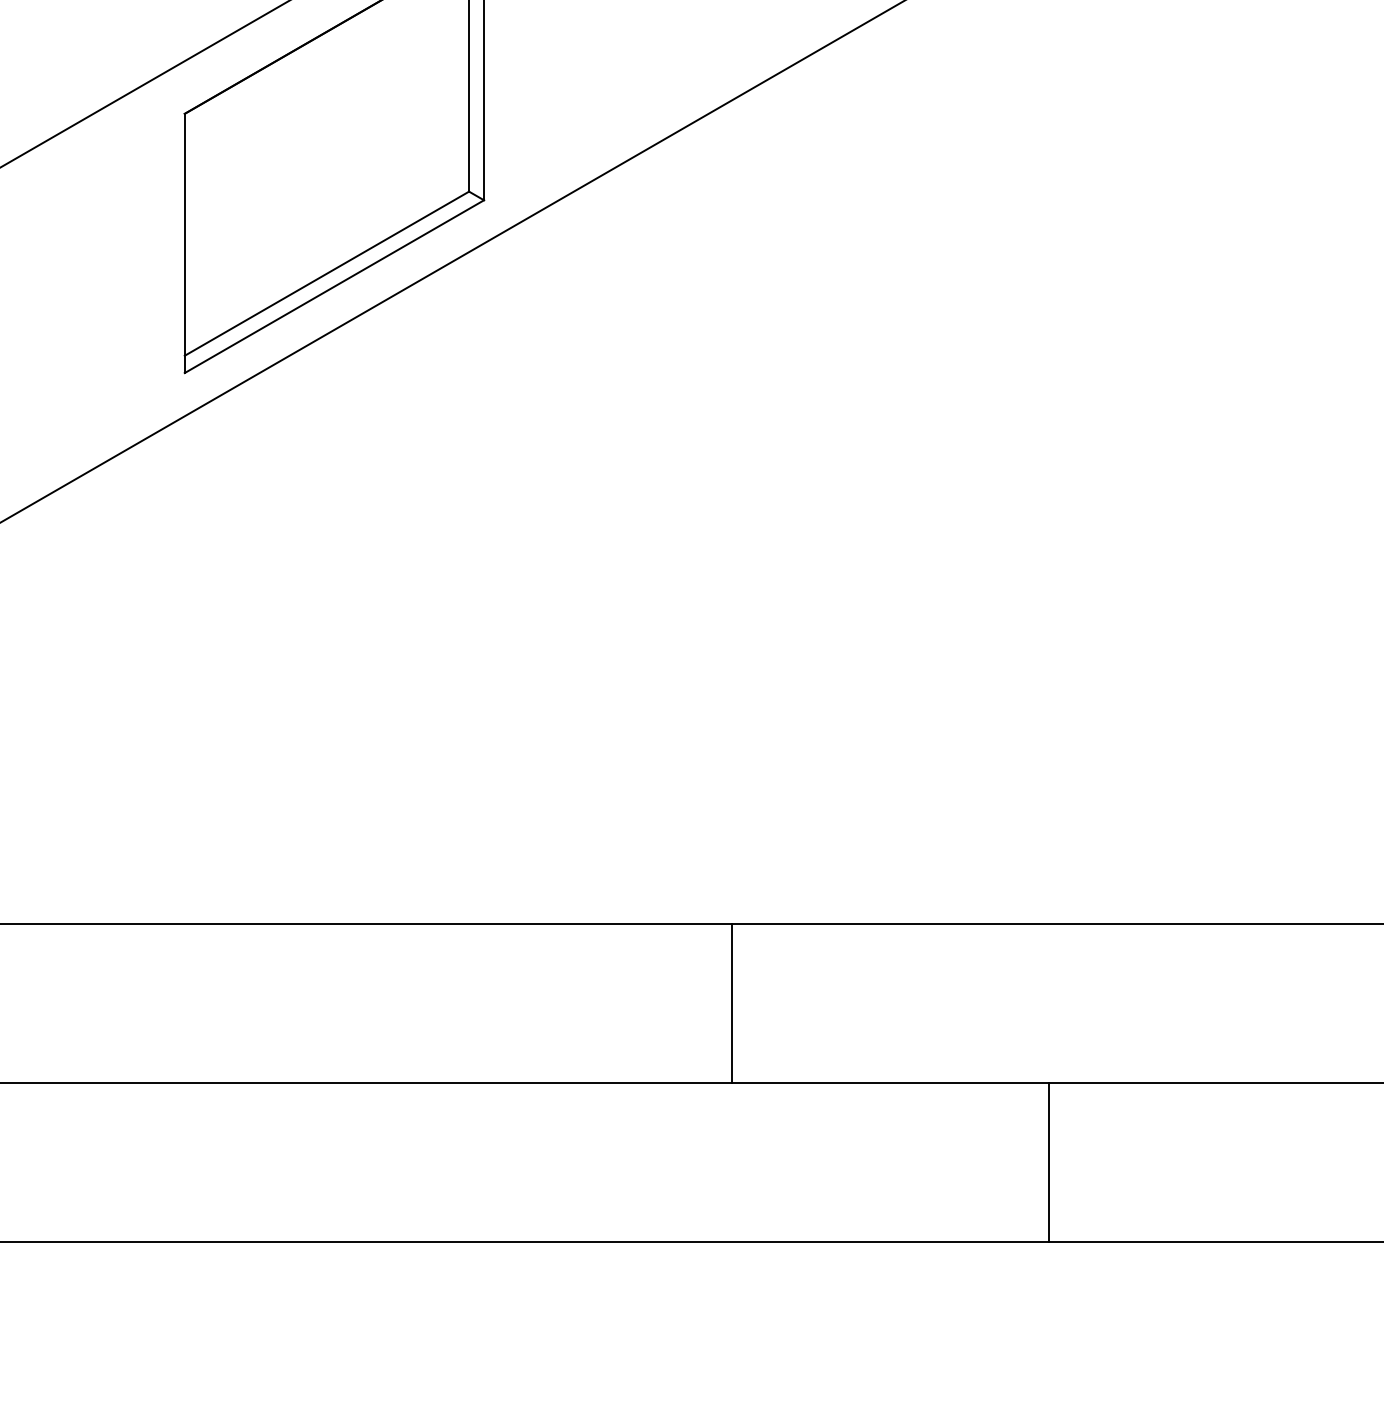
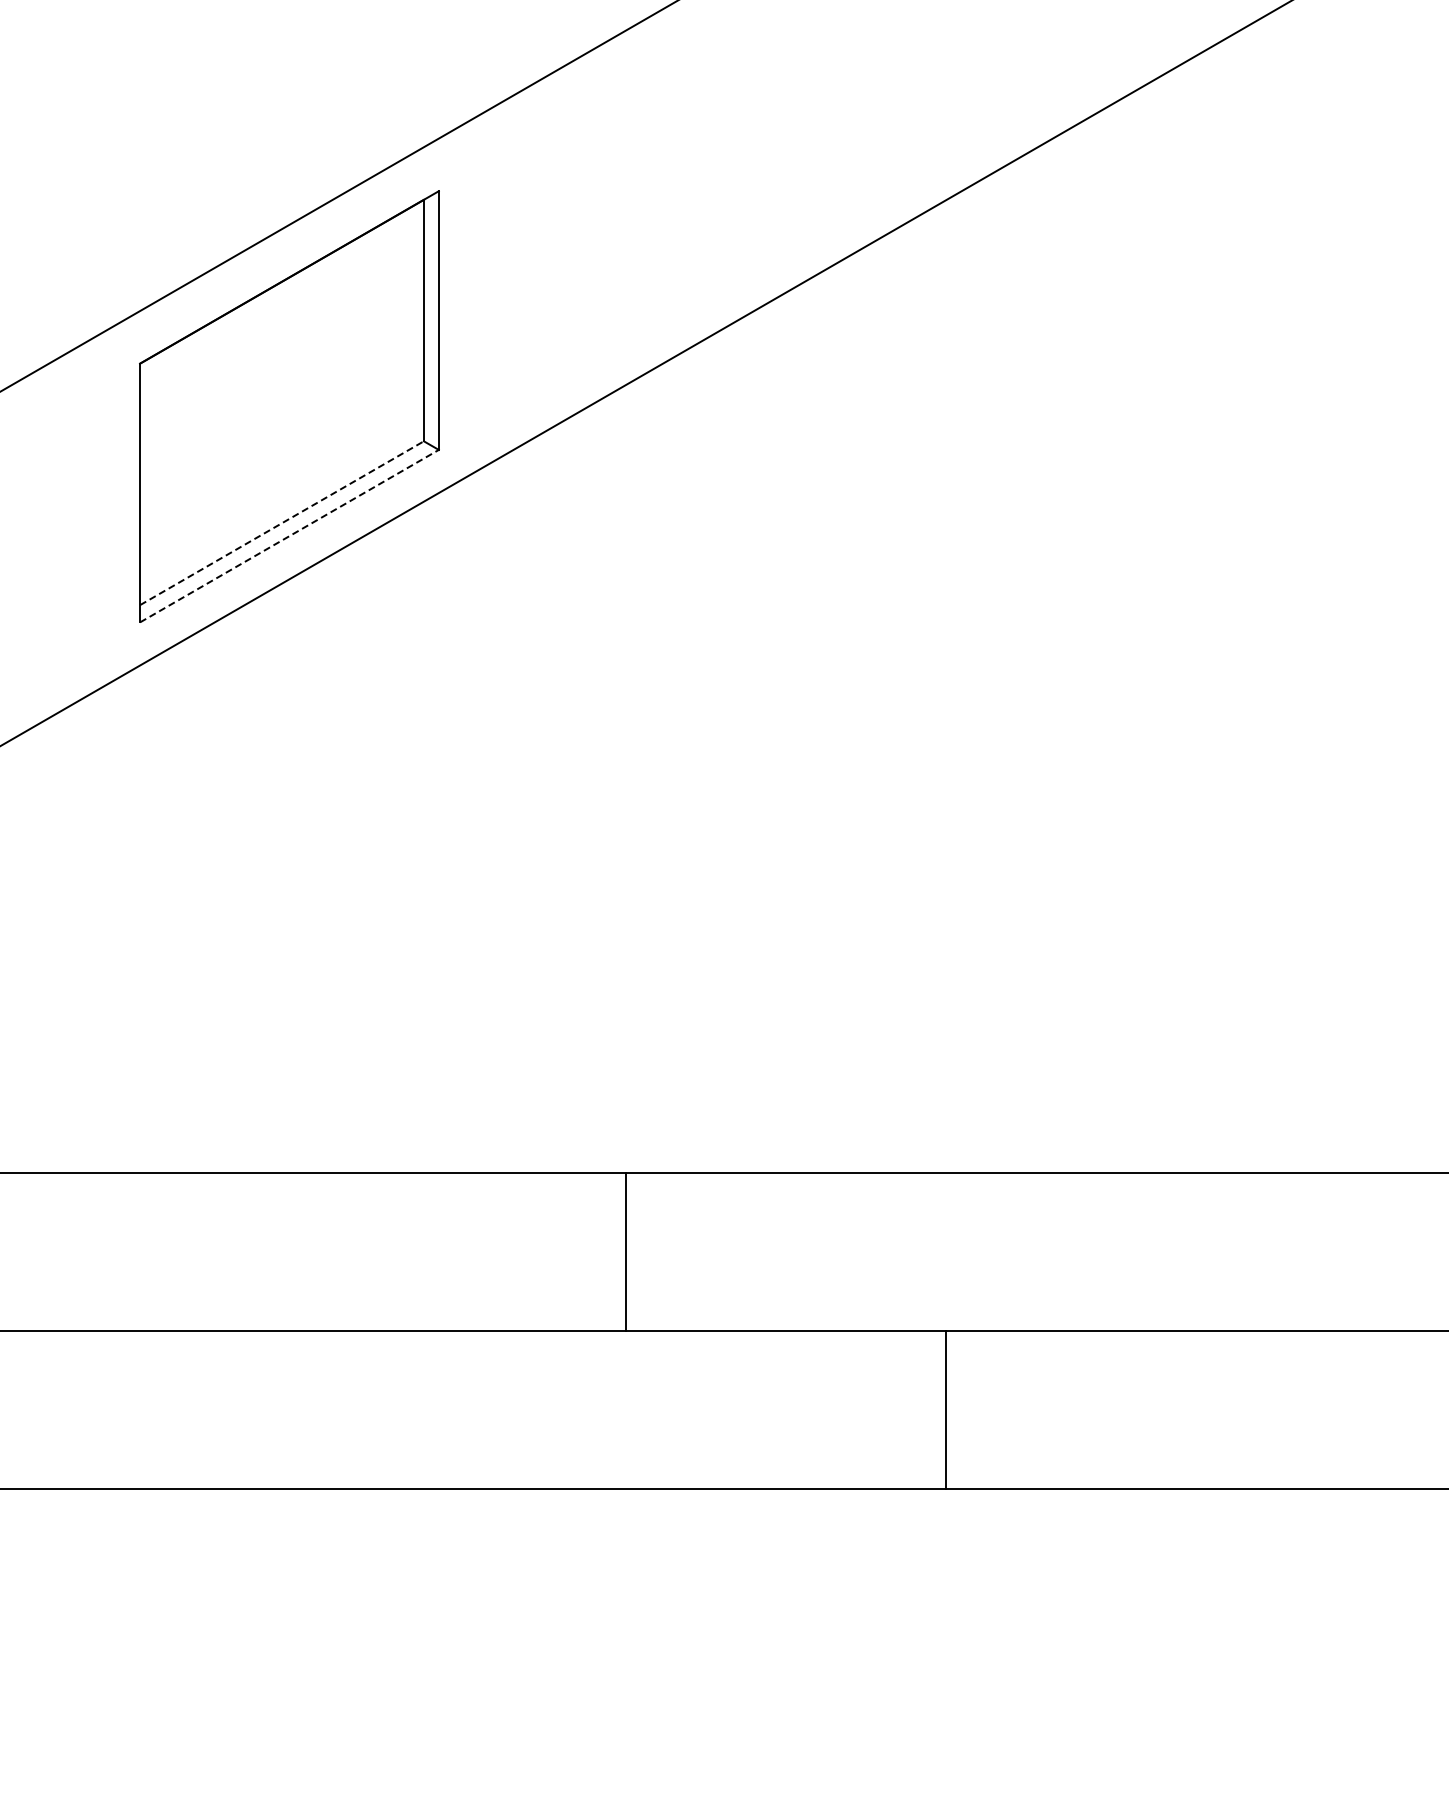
line: (327, 273) -> (282, 523), solid -> dashed
line: (334, 286) -> (289, 535), solid -> dashed
line: (732, 1003) -> (626, 1251), moved
line: (1049, 1162) -> (946, 1410), moved

